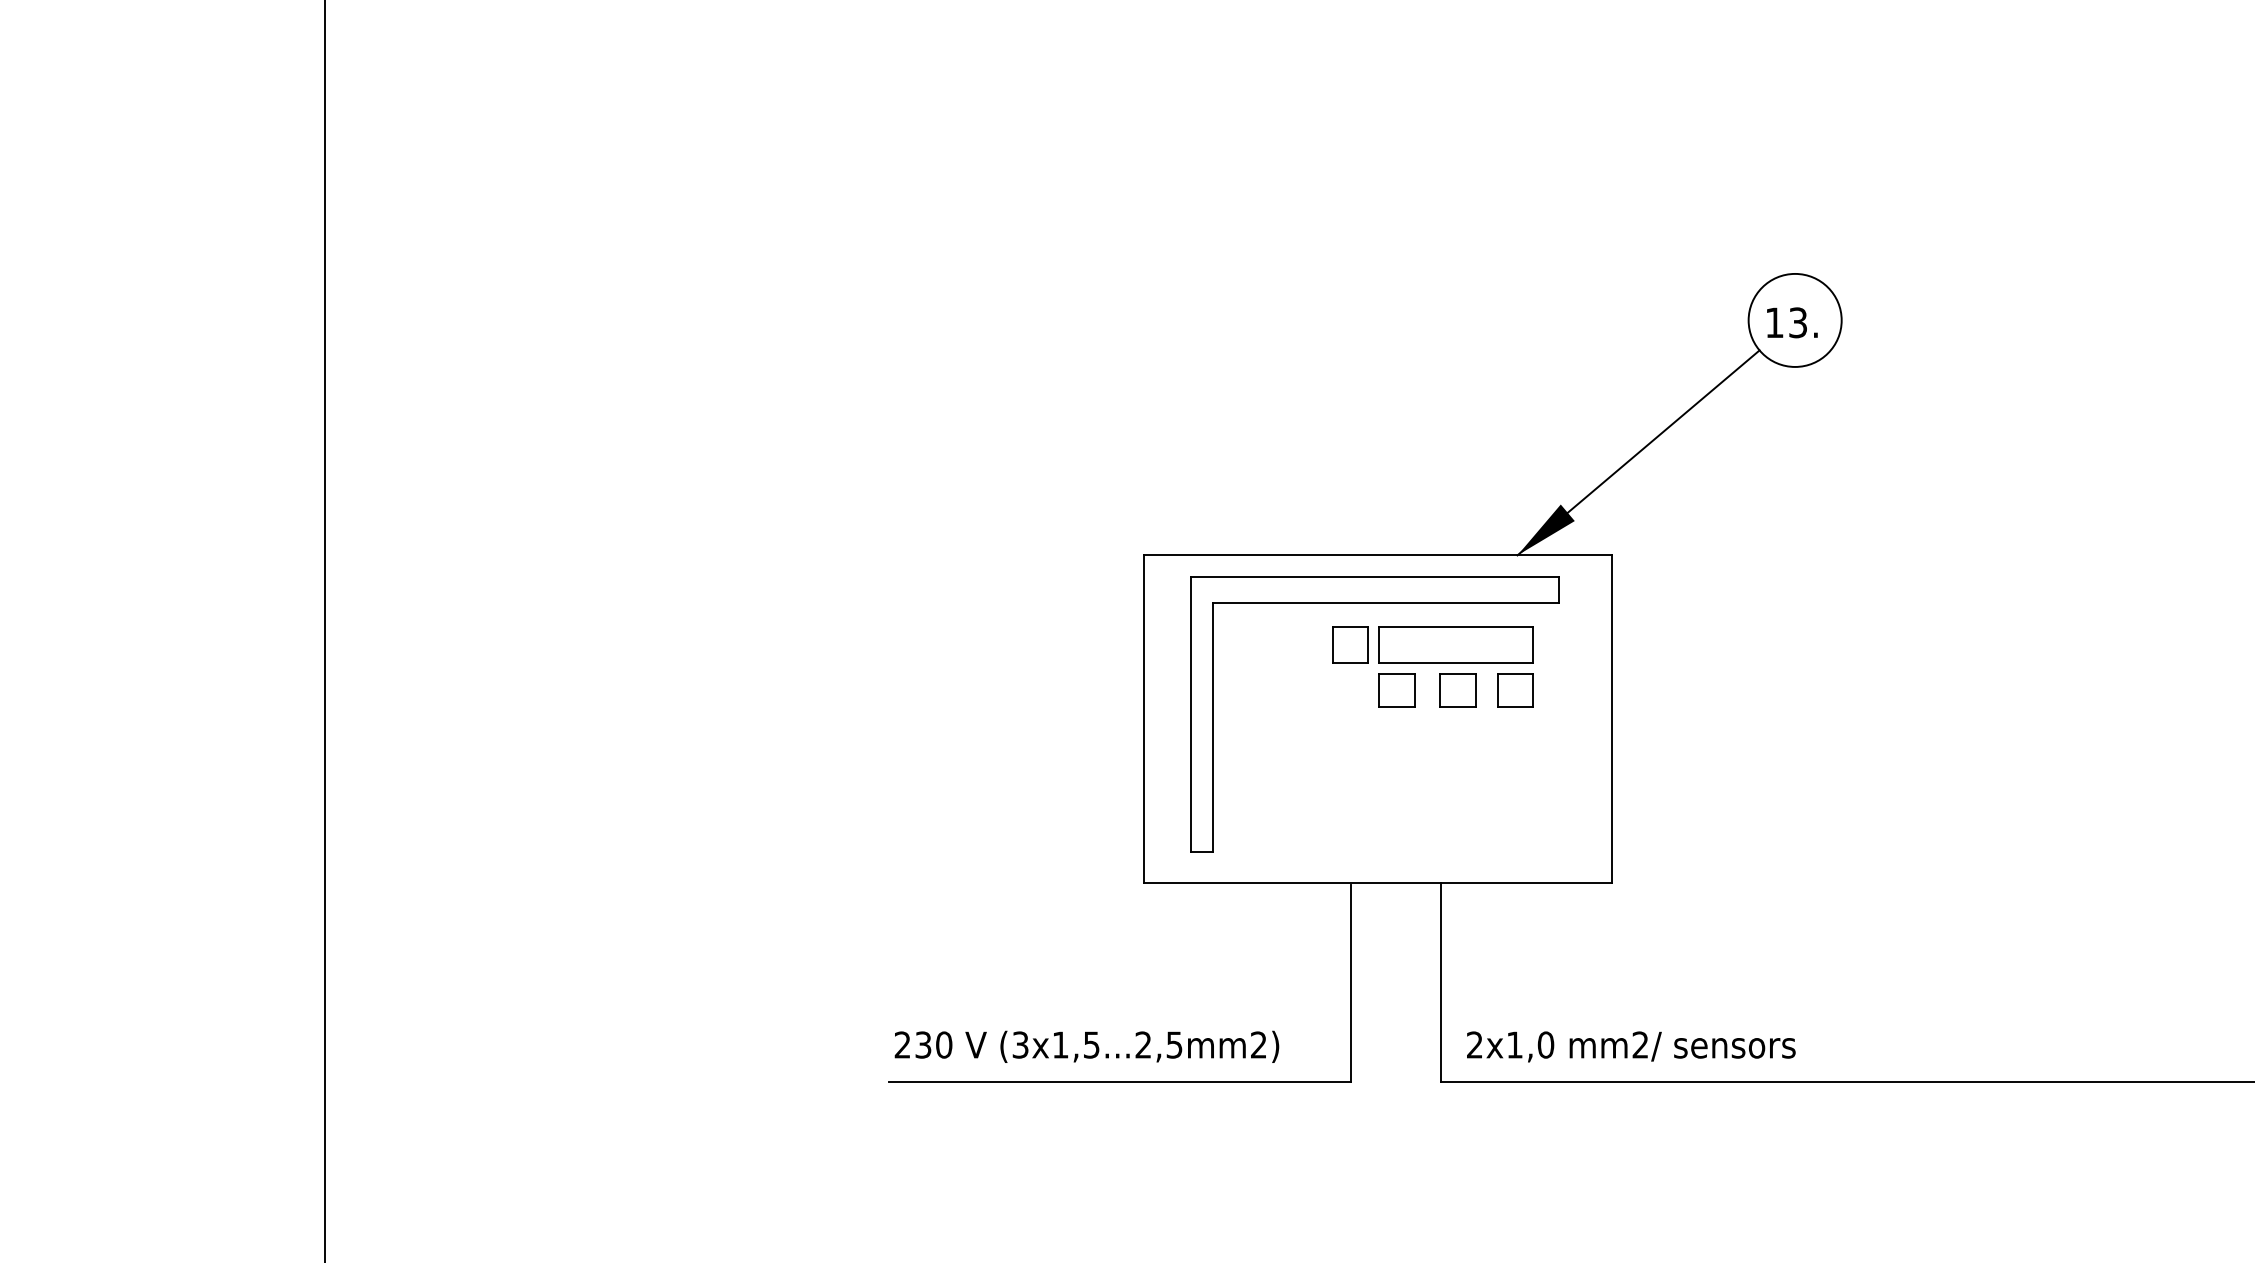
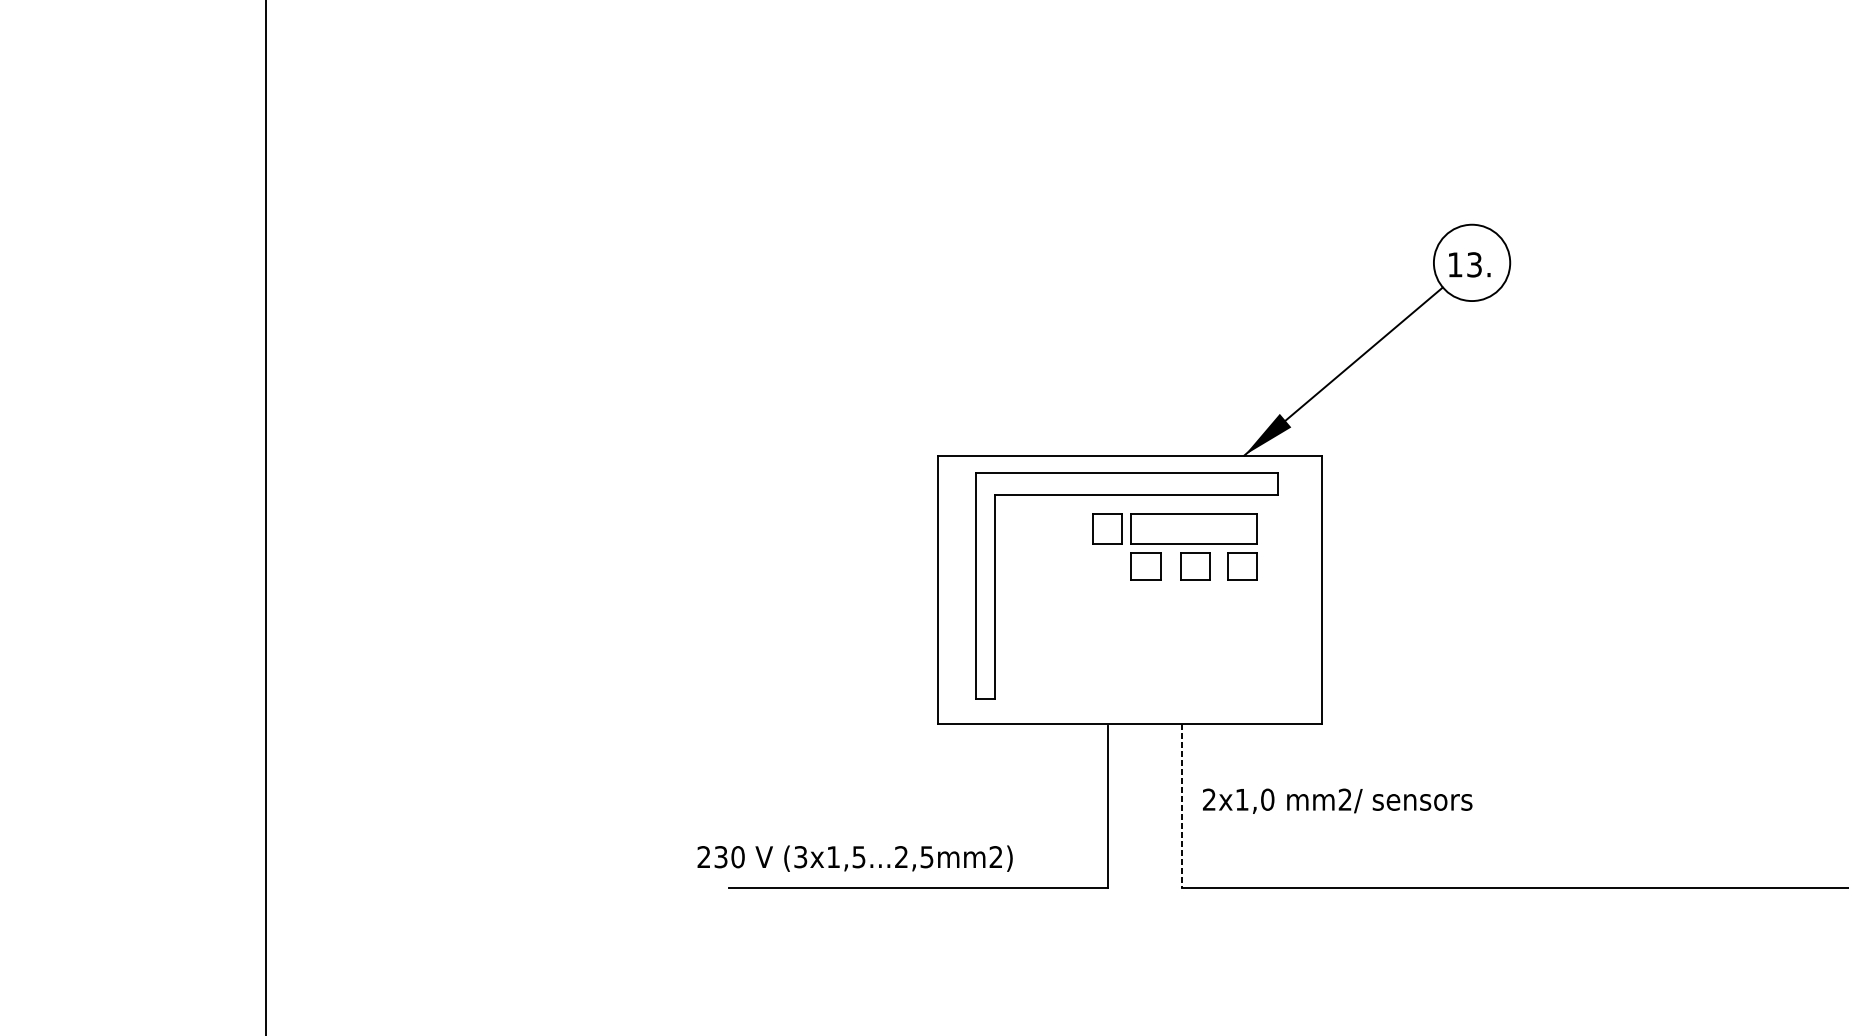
line: (1441, 982) -> (1182, 805), solid -> dashed
text: (1086, 1046) -> (854, 858), moved
text: (1631, 1046) -> (1337, 800), moved

